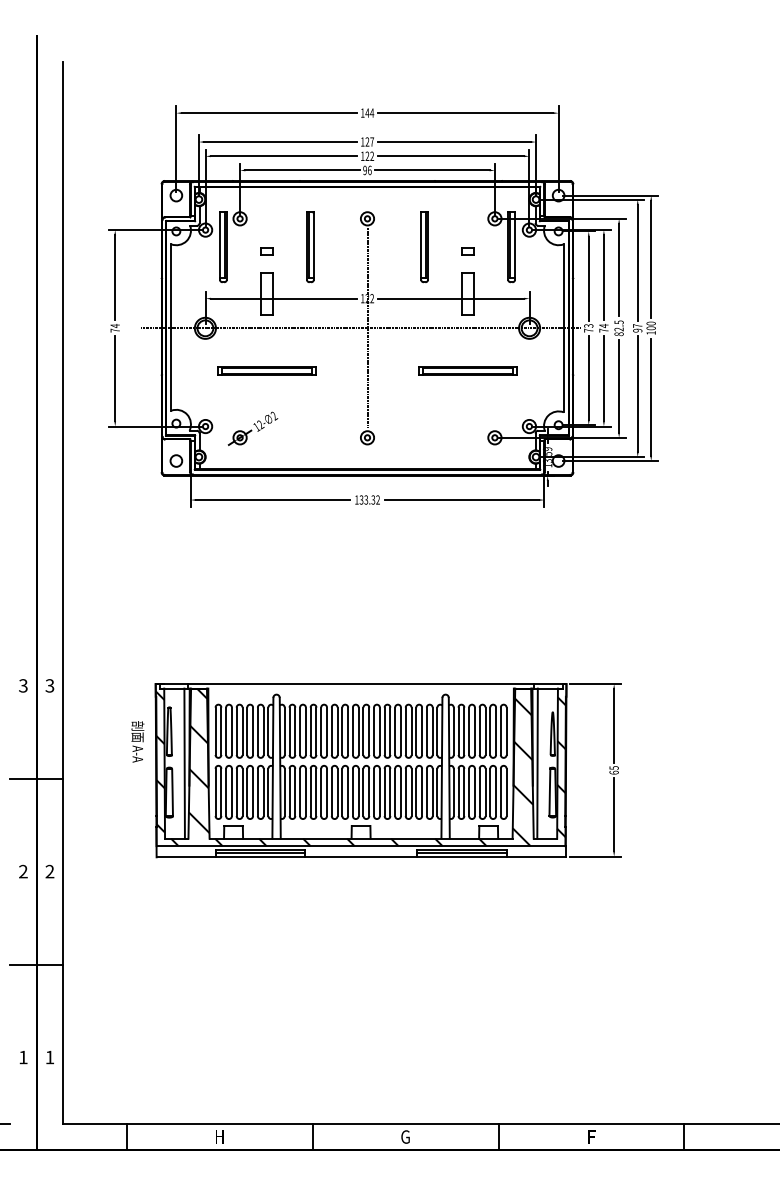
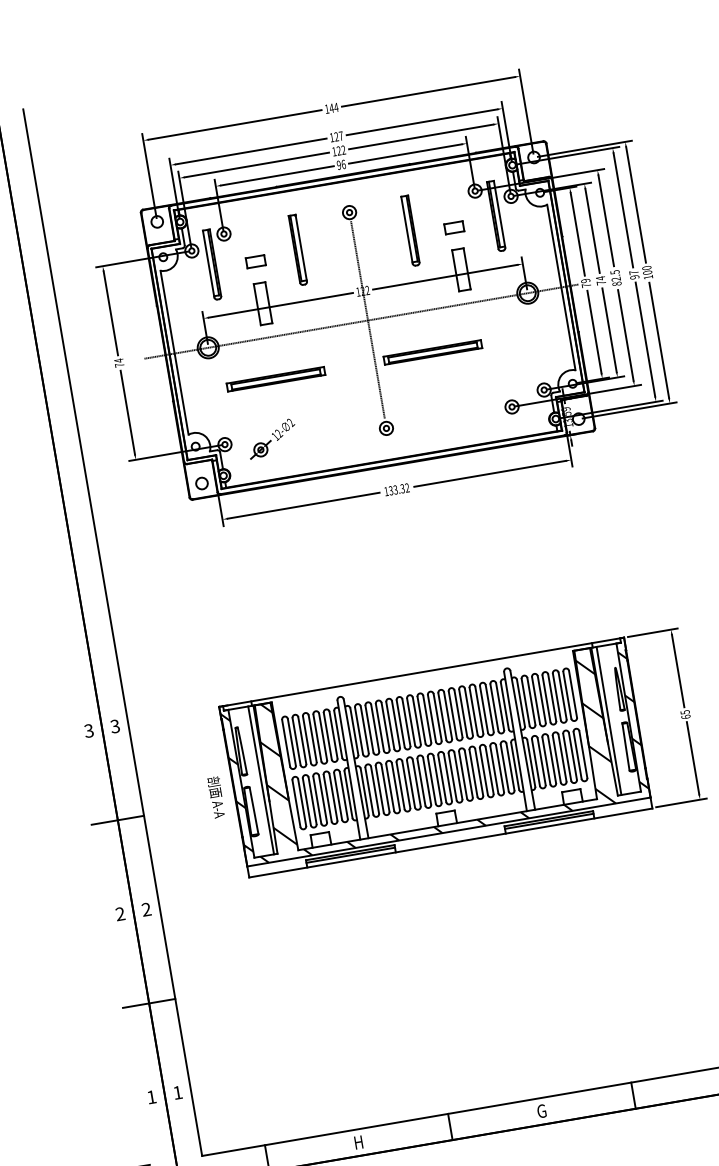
part: (266, 251) -> (255, 261), size x1.6
part: (467, 251) -> (453, 227), size x1.6
text: (588, 325) -> (585, 280), 73 -> 79
part: (467, 370) -> (432, 352), moved
text: (137, 741) -> (216, 797), moved

